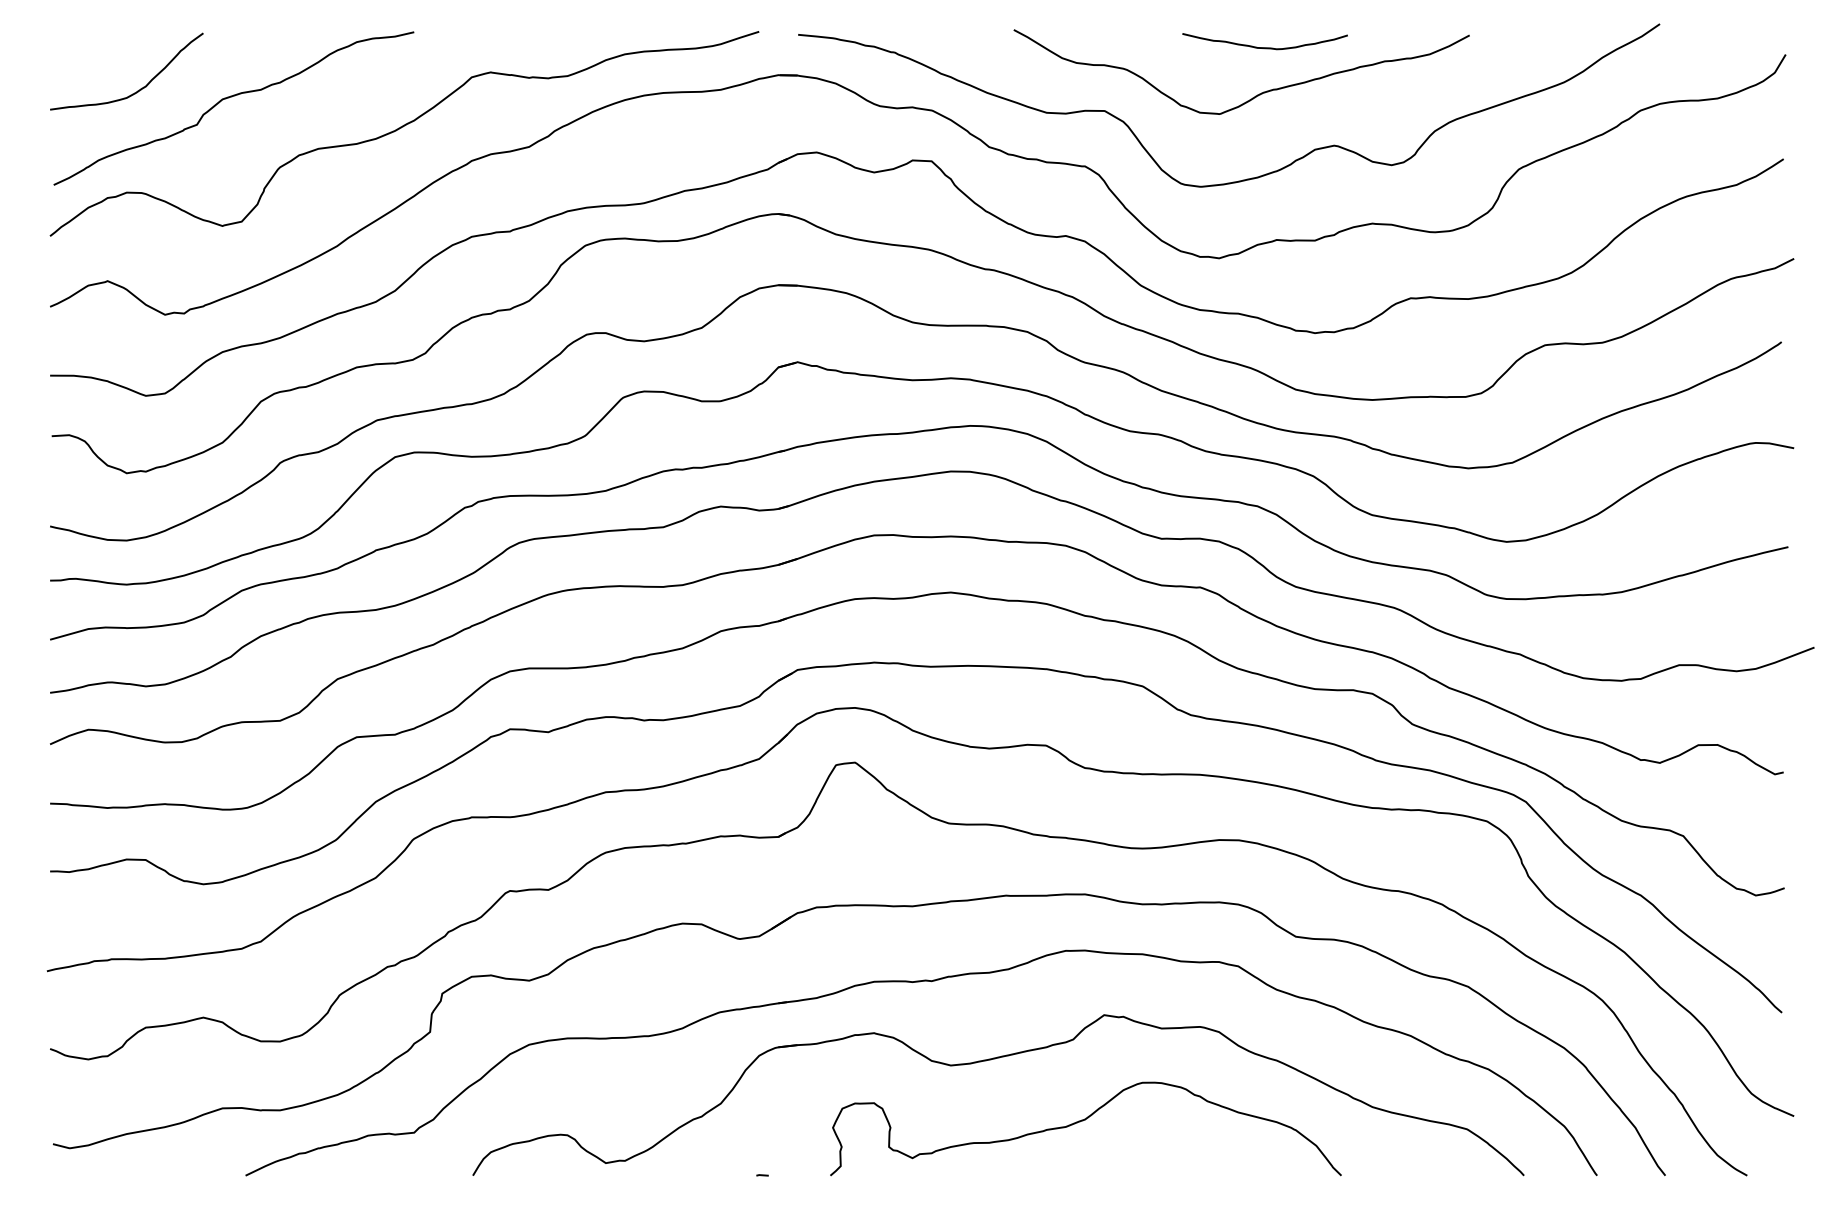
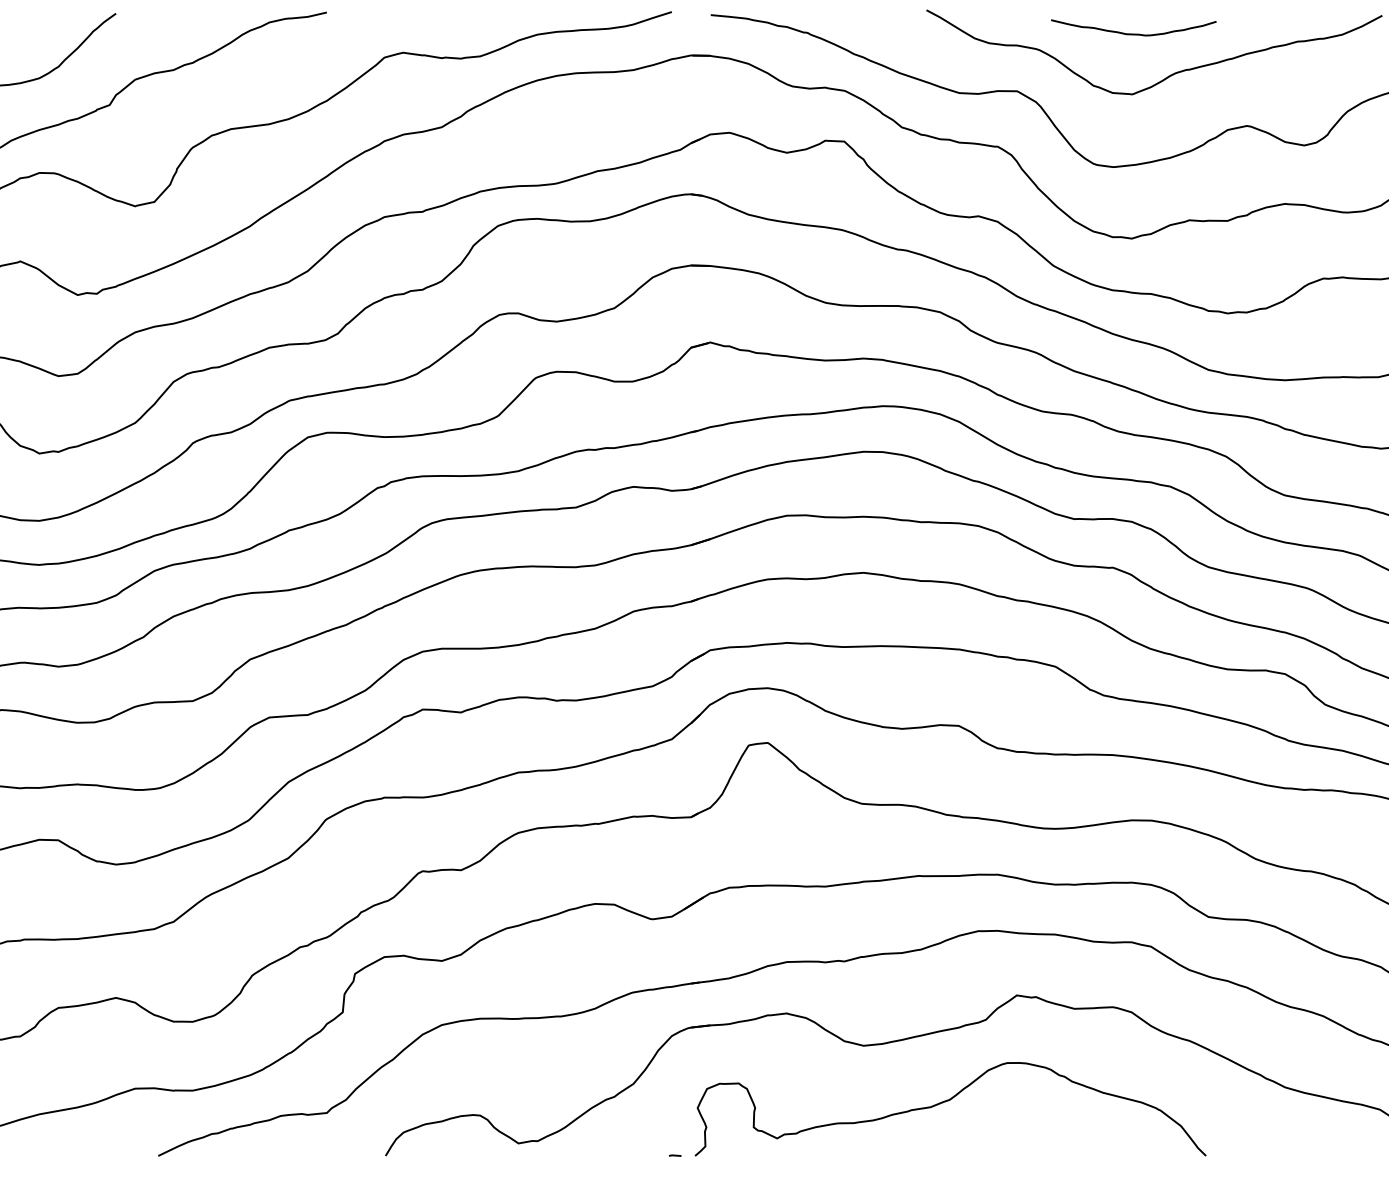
curve: (1264, 47) -> (1133, 33), moved
curve: (1083, 1121) -> (948, 1101), moved

